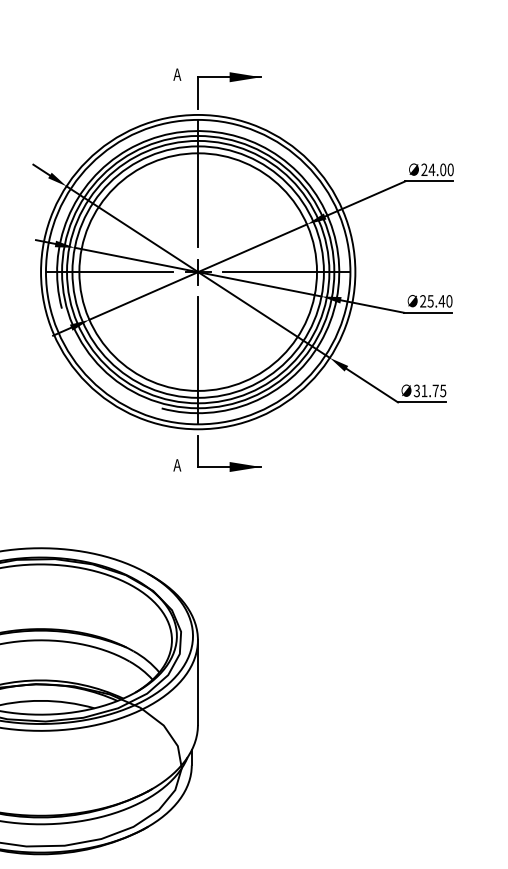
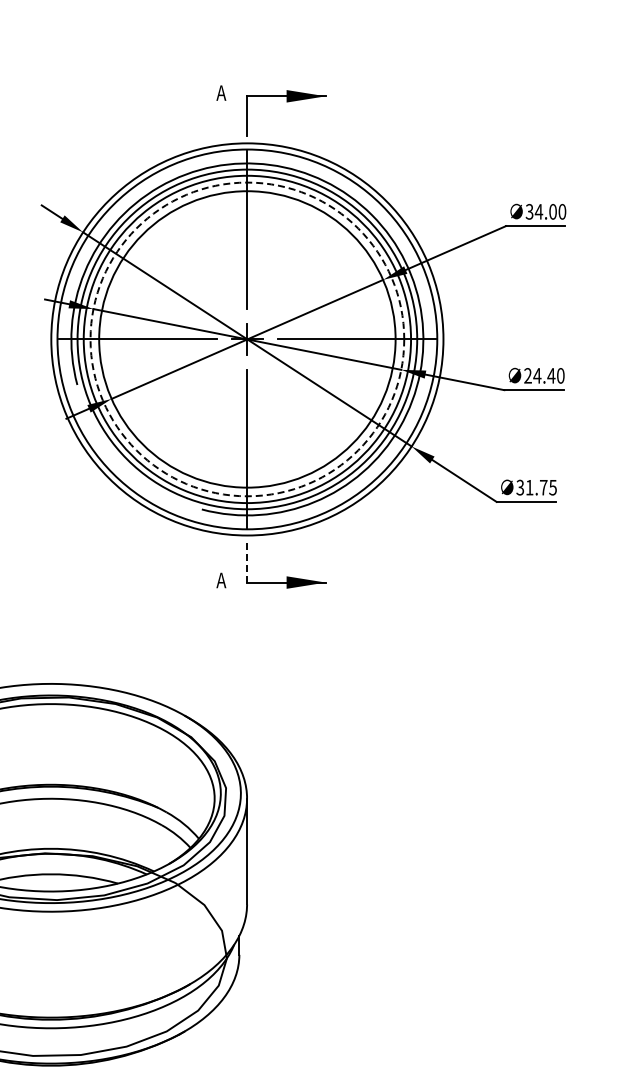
text: (424, 169) -> (529, 211), 24.00 -> 34.00
circle: (198, 272) -> (247, 339), solid -> dashed
text: (430, 301) -> (537, 375), 25.40 -> 24.40
line: (198, 450) -> (247, 562), solid -> dashed

